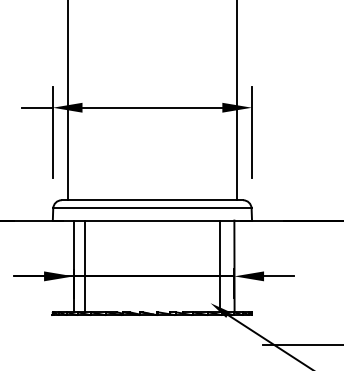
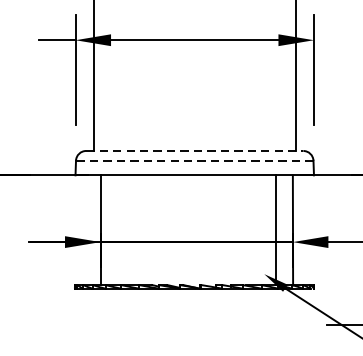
line: (152, 200) -> (194, 151), solid -> dashed
line: (151, 208) -> (193, 160), solid -> dashed
line: (84, 266) -> (113, 230), removed

